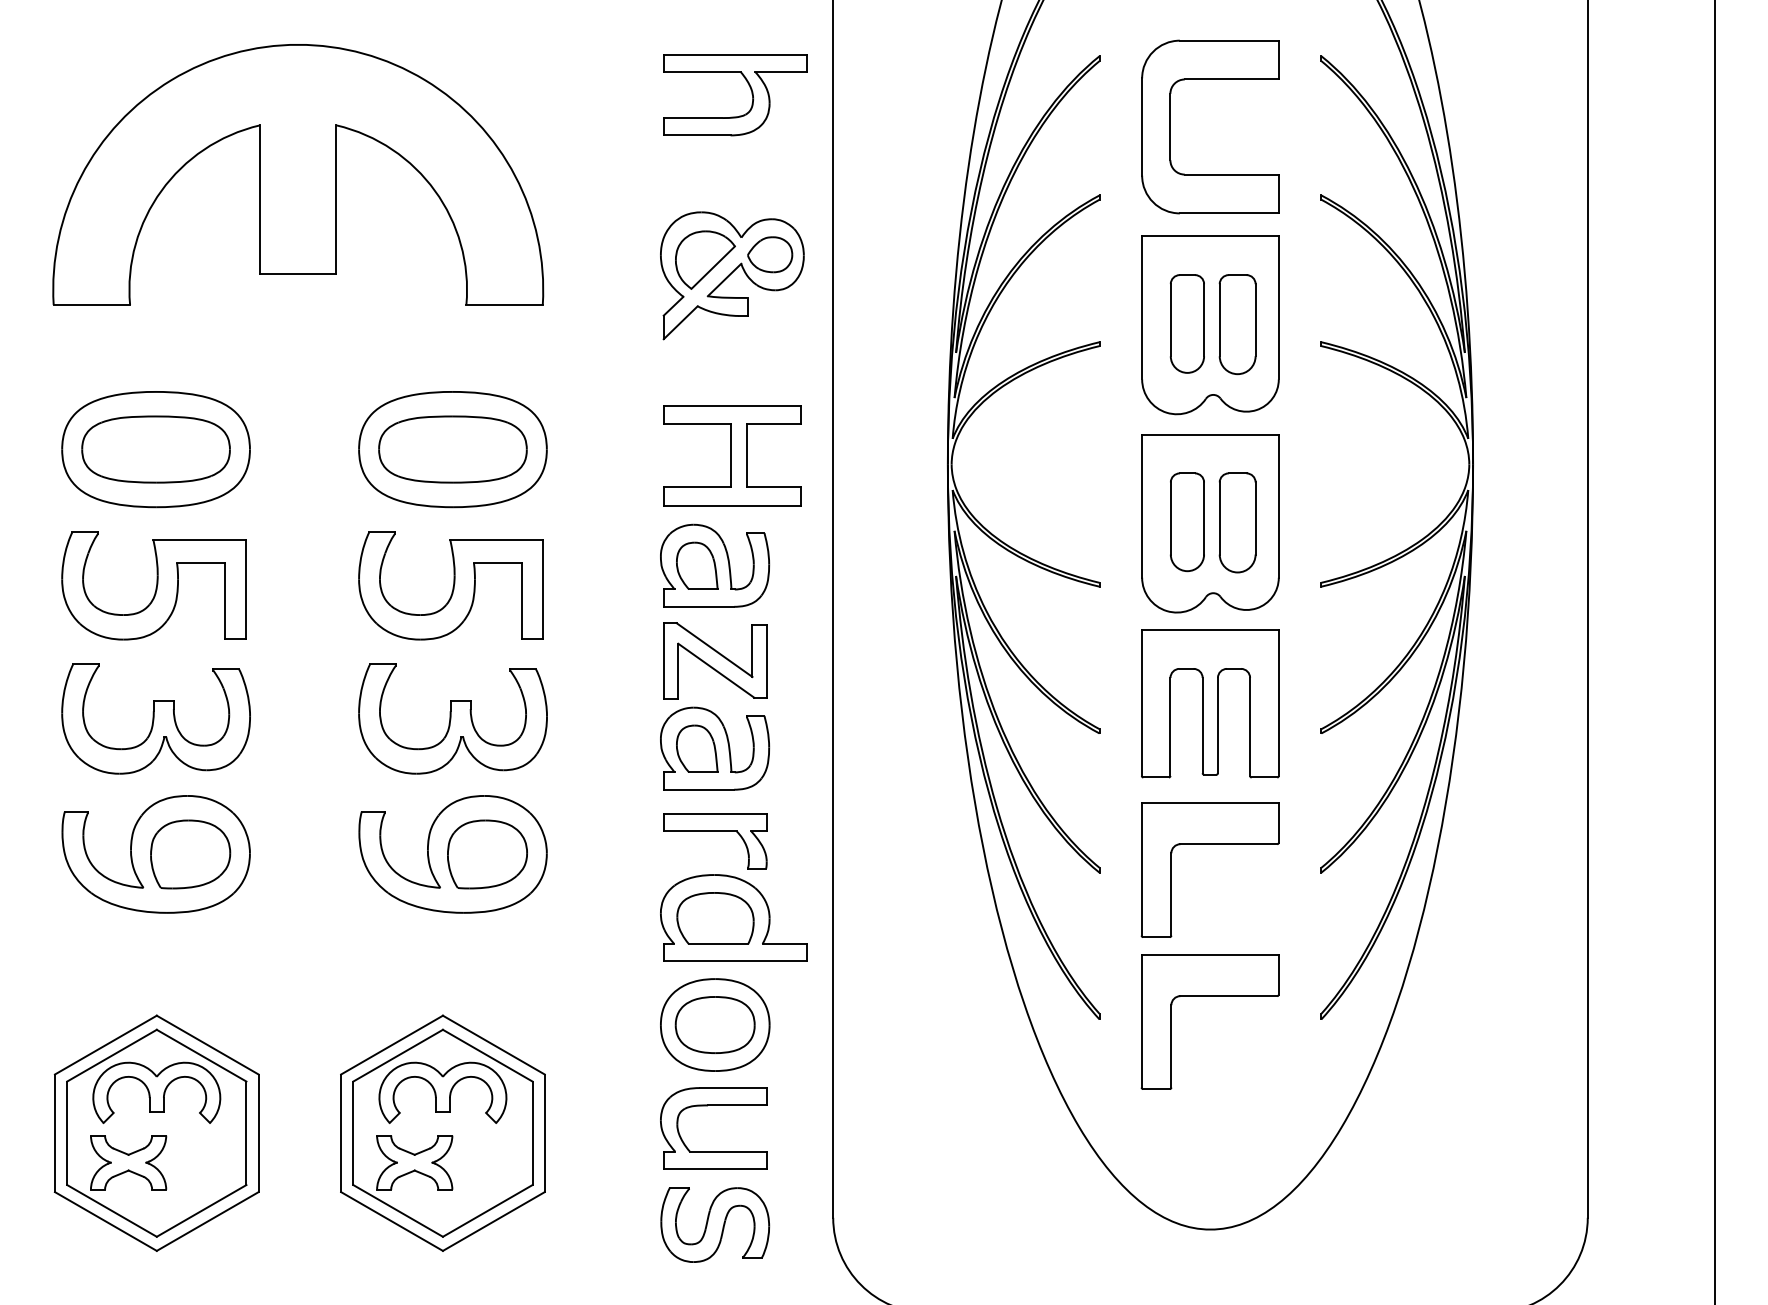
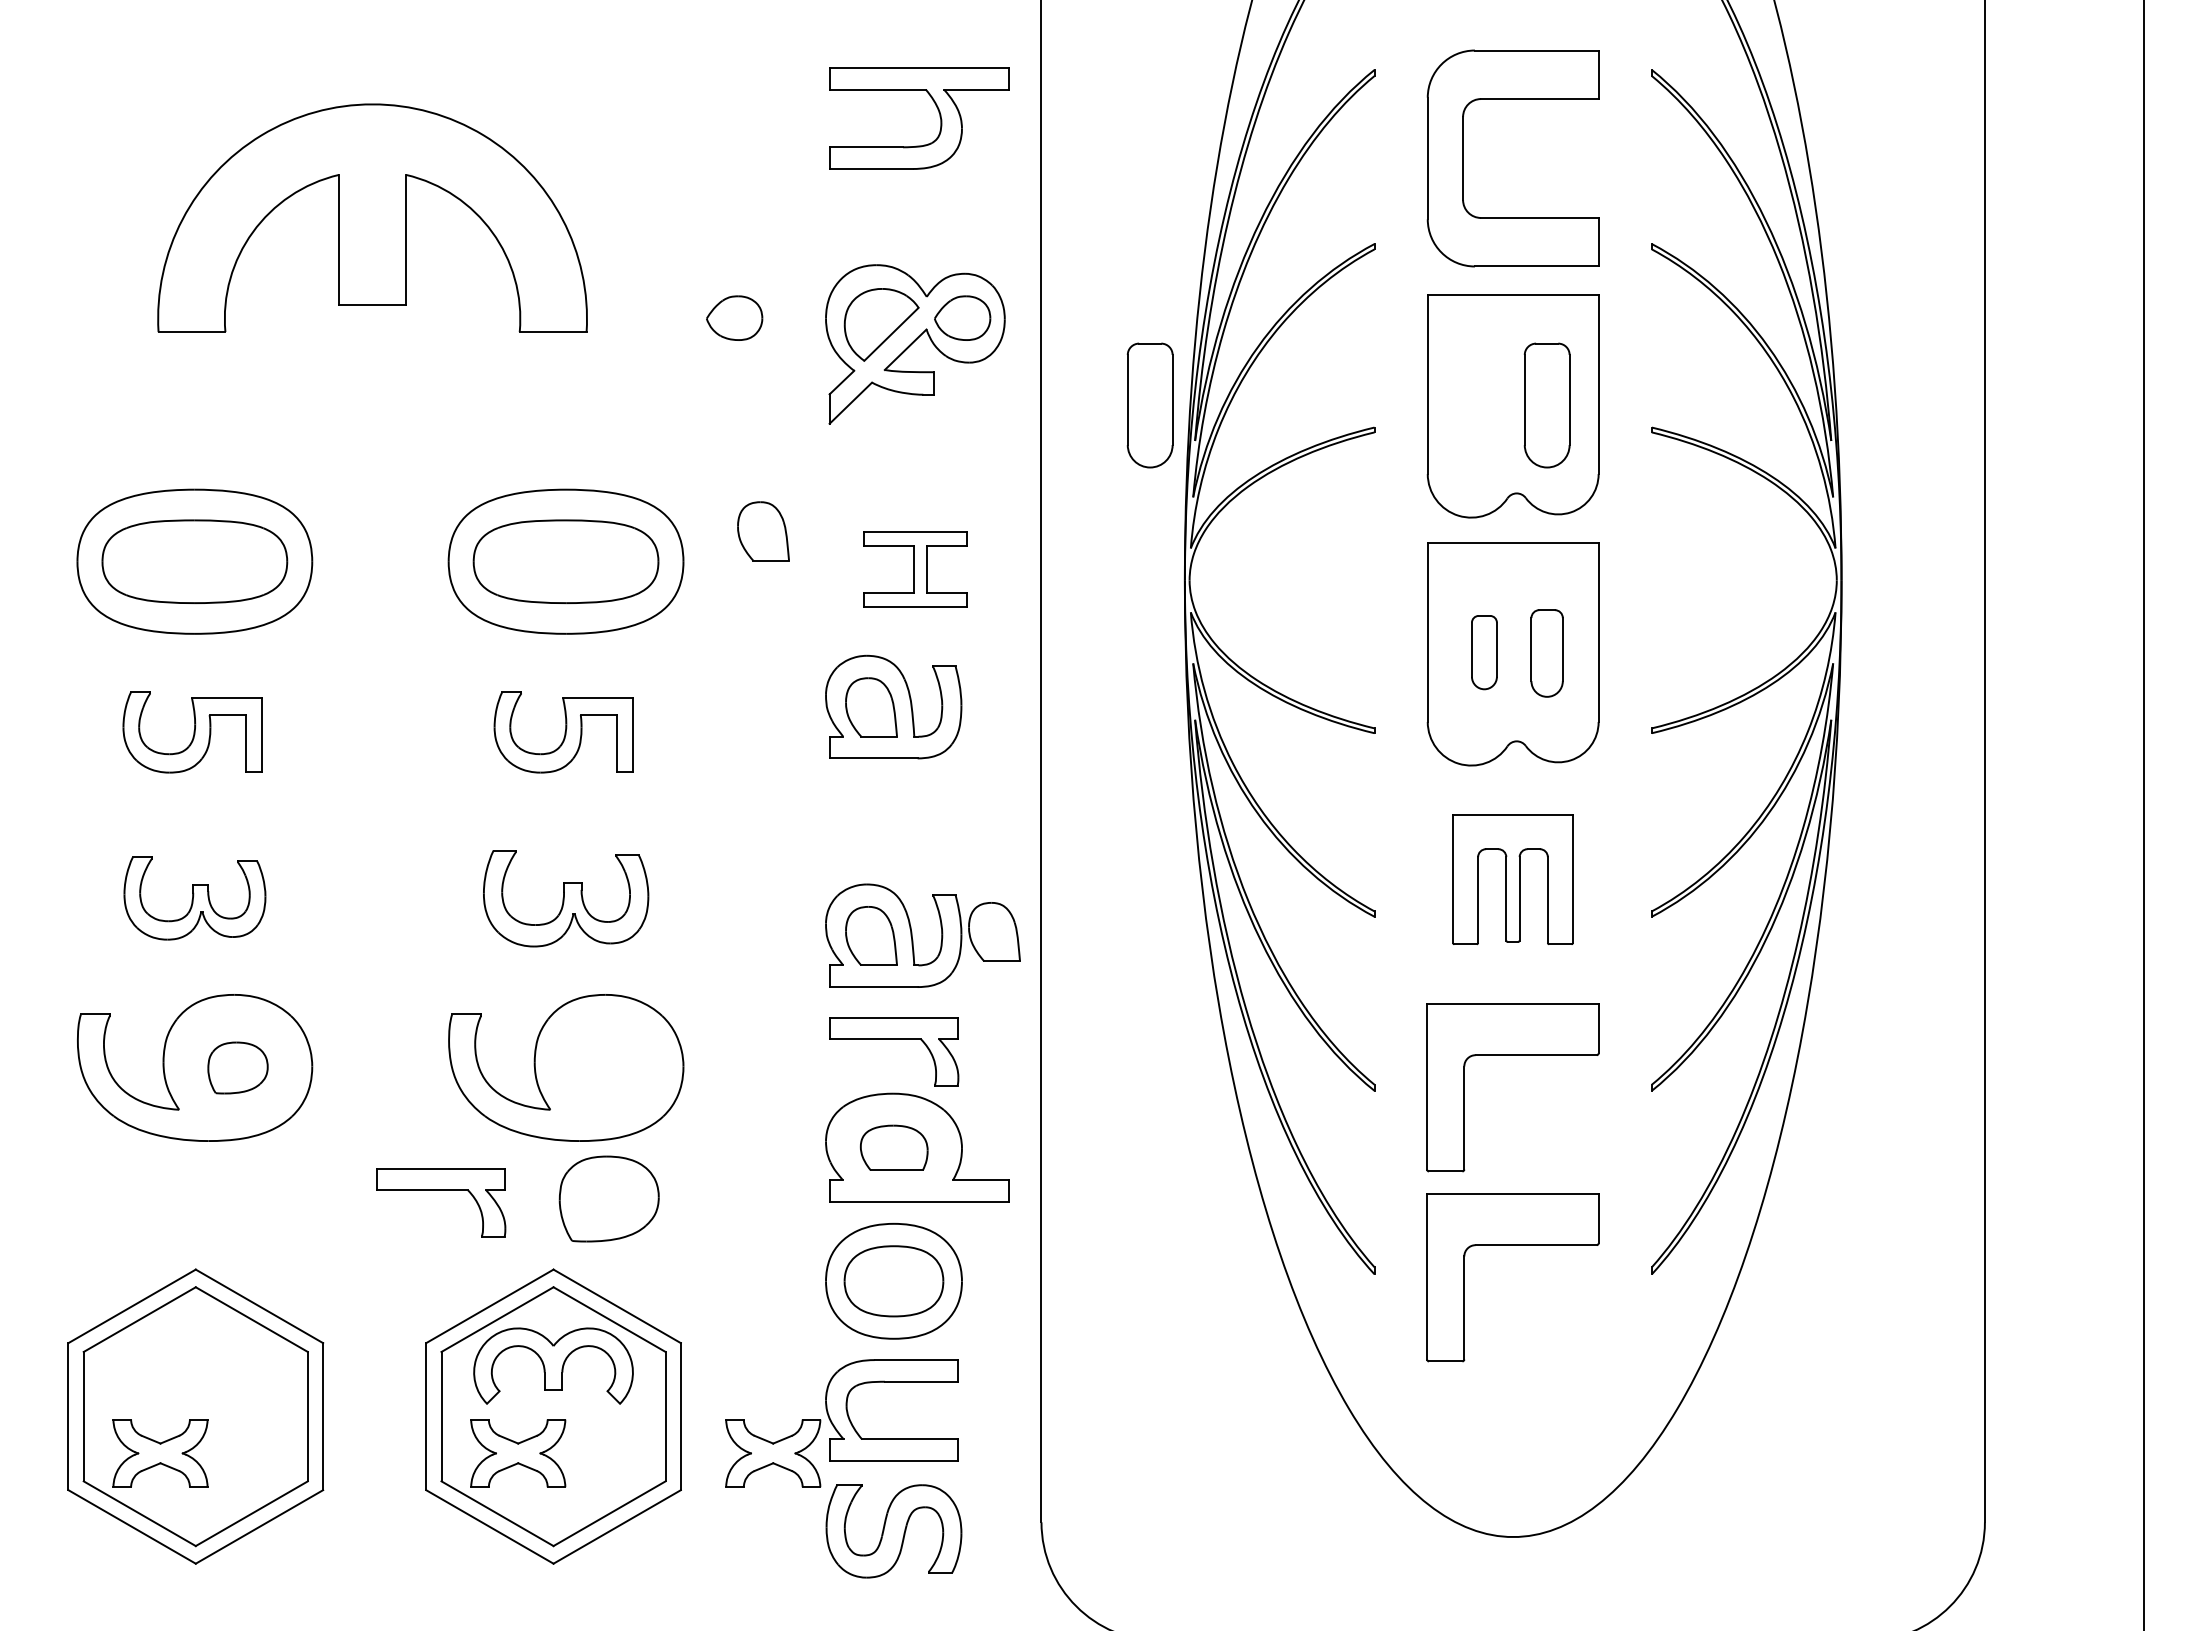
part: (298, 174) -> (372, 217), size x0.7
part: (587, 254) -> (734, 317), added
part: (1187, 323) -> (1484, 404), removed
part: (919, 324) -> (1149, 405), added
part: (610, 425) -> (763, 531), added
part: (732, 455) -> (915, 569), size x0.6
part: (1187, 522) -> (1484, 652), size x0.6
part: (1237, 522) -> (1546, 653), size x0.7
part: (154, 586) -> (192, 732), size x0.6
part: (450, 586) -> (563, 732), size x0.6
part: (714, 660) -> (893, 825), removed
part: (1209, 703) -> (1512, 879), size x0.7
part: (155, 718) -> (194, 898), size x0.6
part: (452, 718) -> (565, 898), size x0.7
part: (795, 745) -> (994, 931), added
part: (190, 854) -> (237, 1067), size x0.6
part: (486, 854) -> (608, 1198), moved
part: (714, 918) -> (893, 1147), size x0.7
part: (353, 952) -> (441, 1190), added
part: (156, 1092) -> (195, 1365), removed
part: (618, 1162) -> (773, 1453), added

